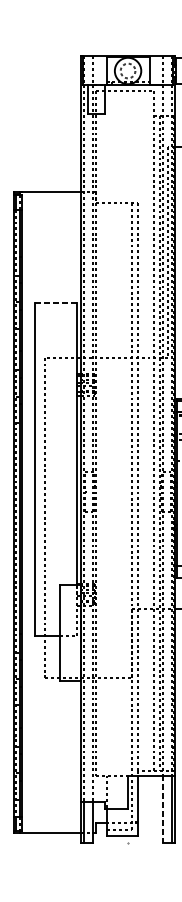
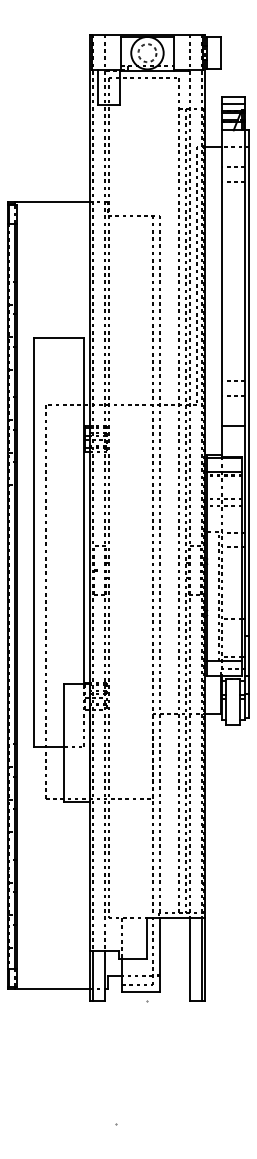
line: (55, 303) -> (58, 338), dashed -> solid
line: (162, 809) -> (189, 959), dashed -> solid

